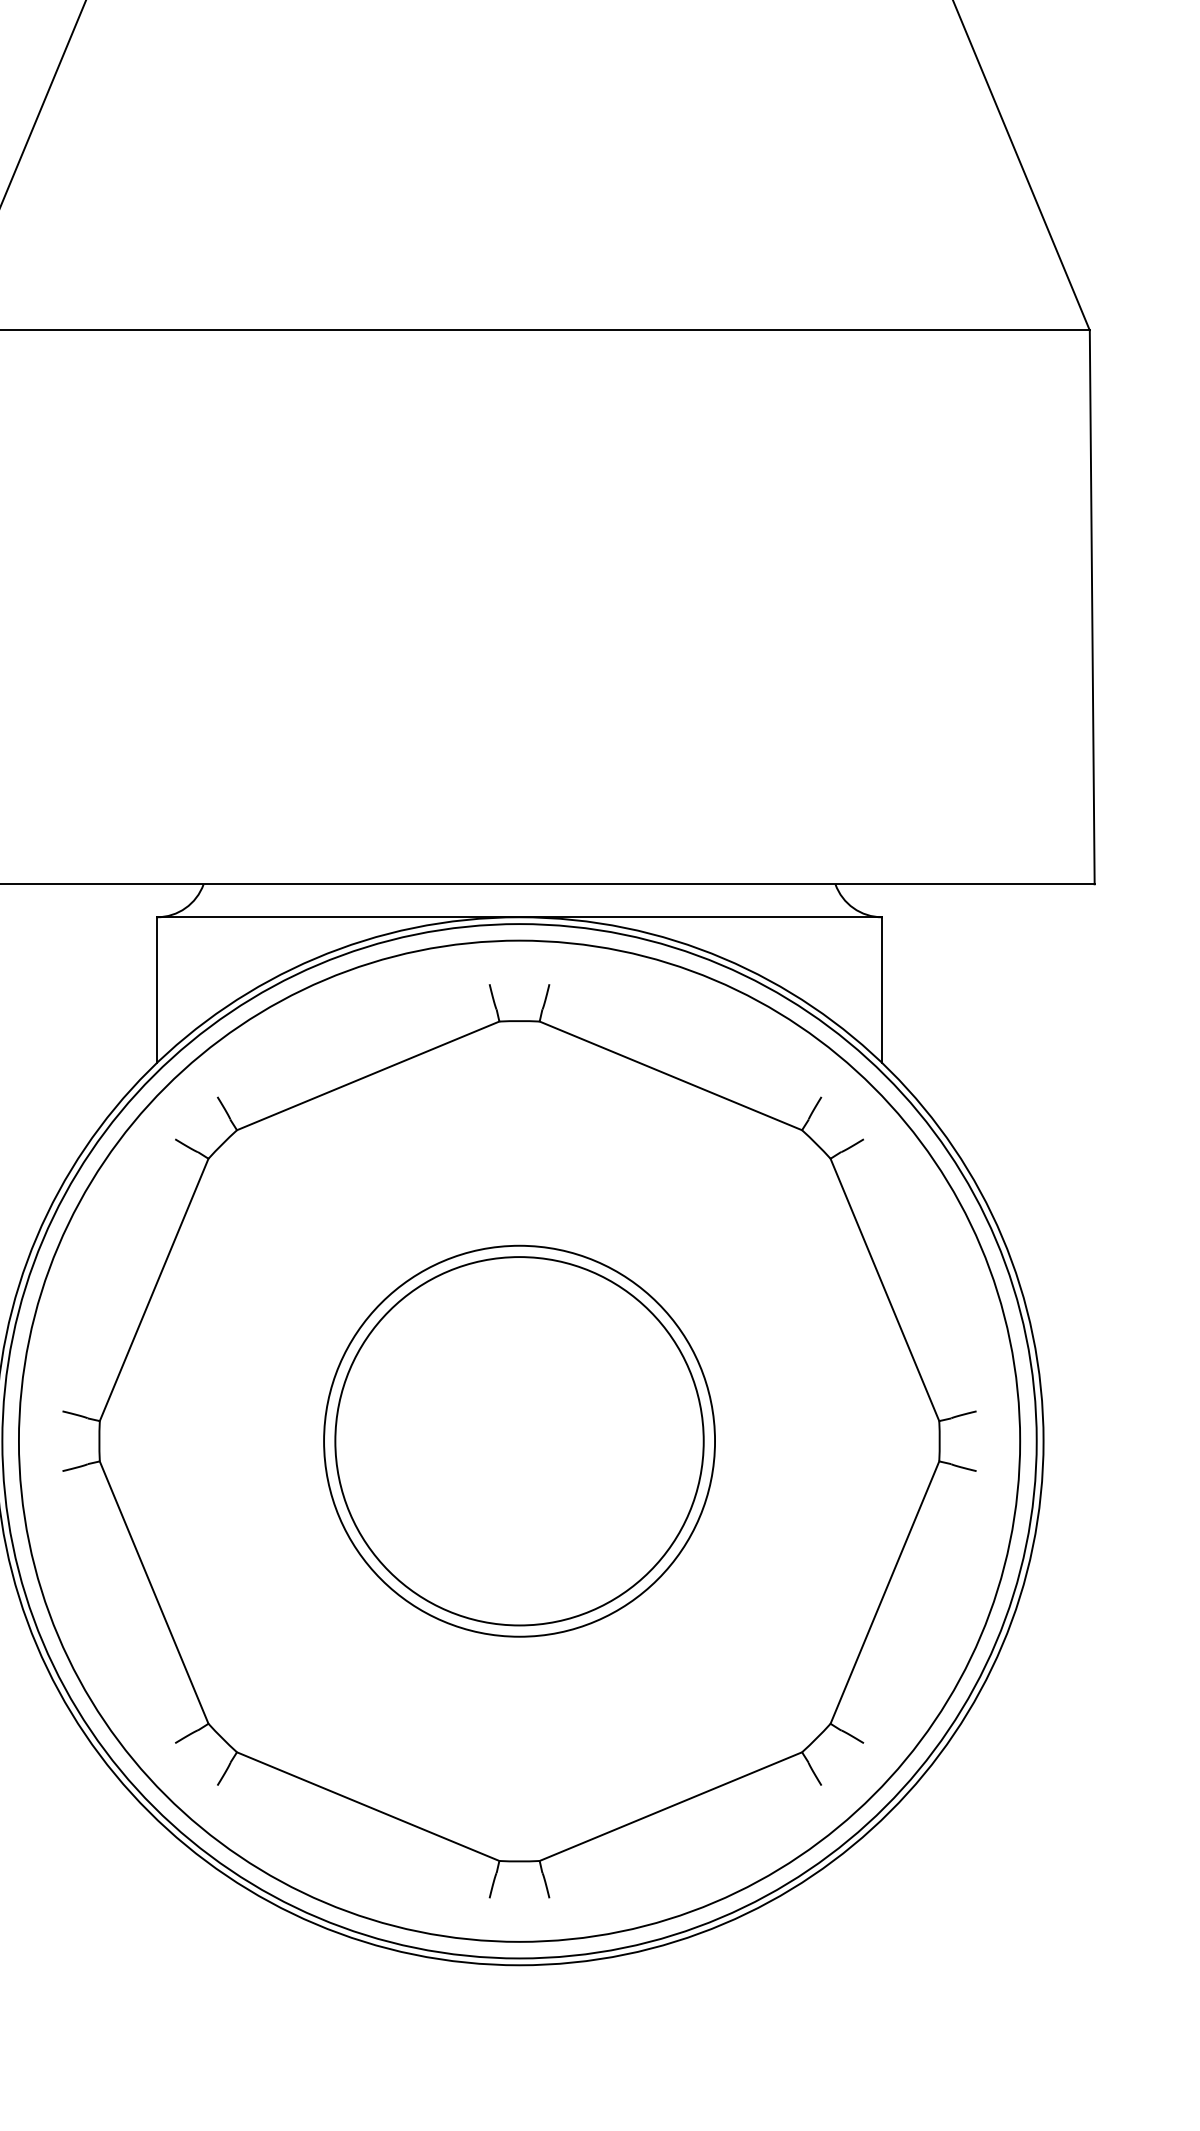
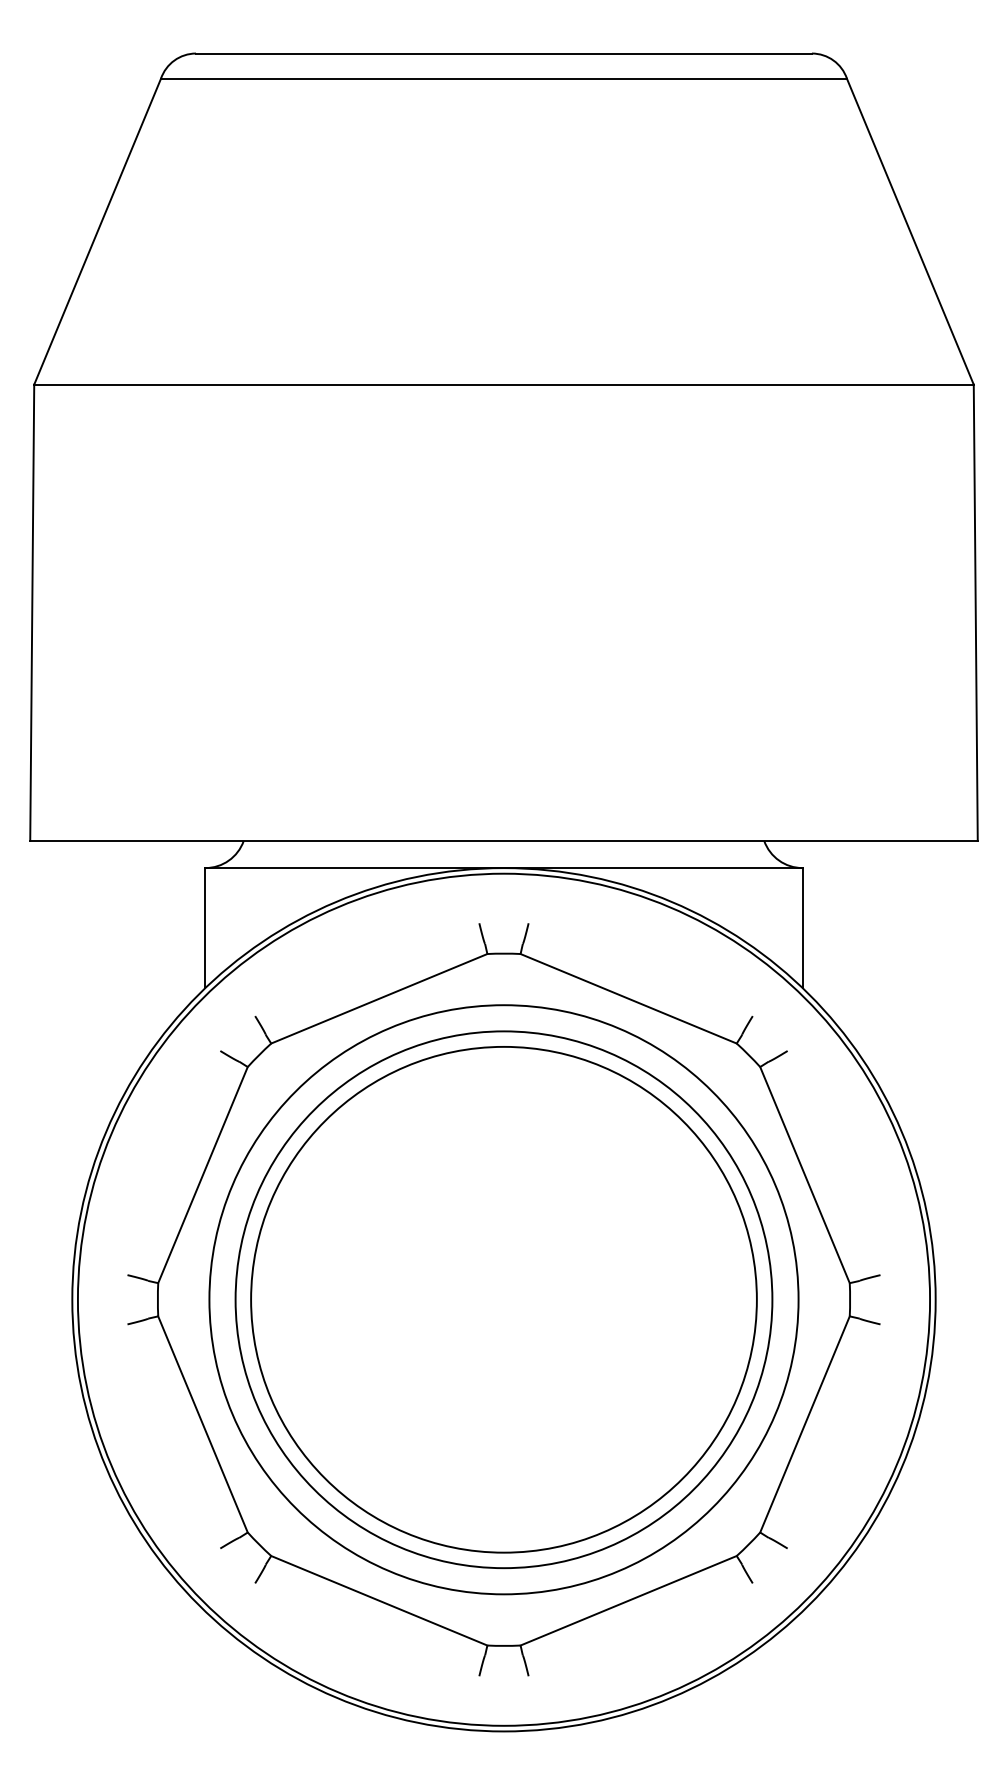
circle: (518, 1440) -> (503, 1299), size x0.71
circle: (518, 1440) -> (503, 1299), size x1.67
circle: (518, 1440) -> (503, 1299), size x1.67

